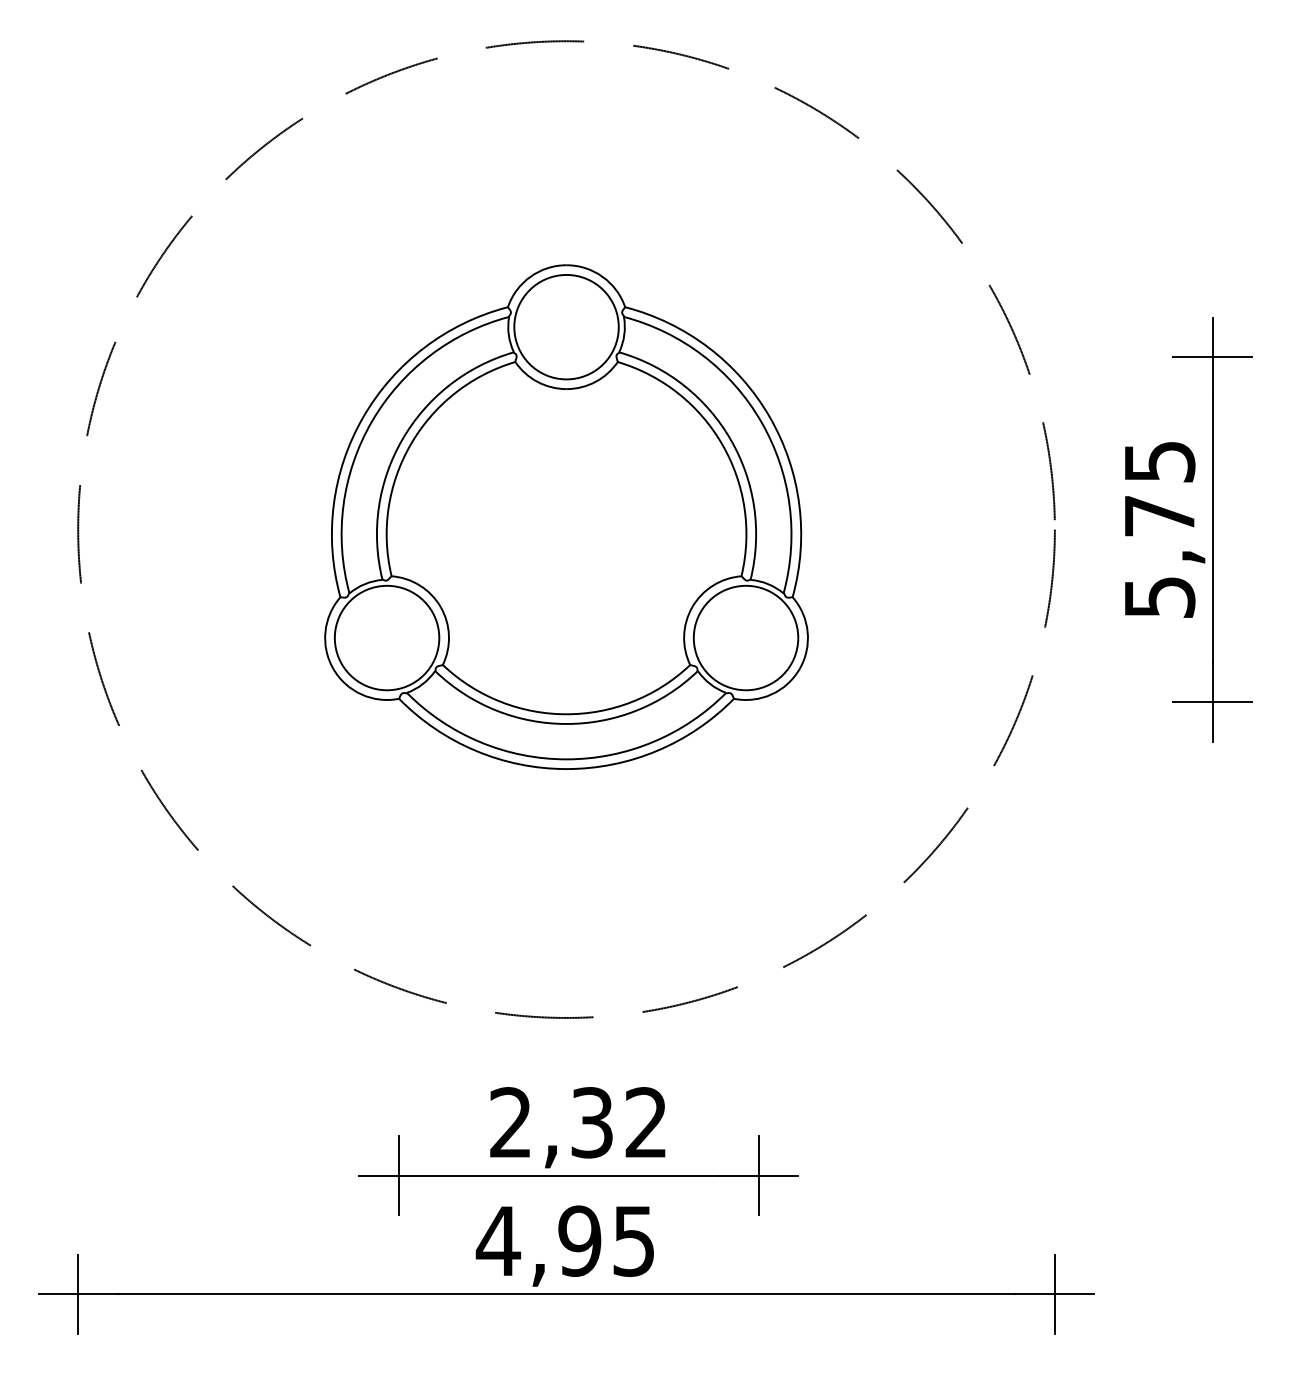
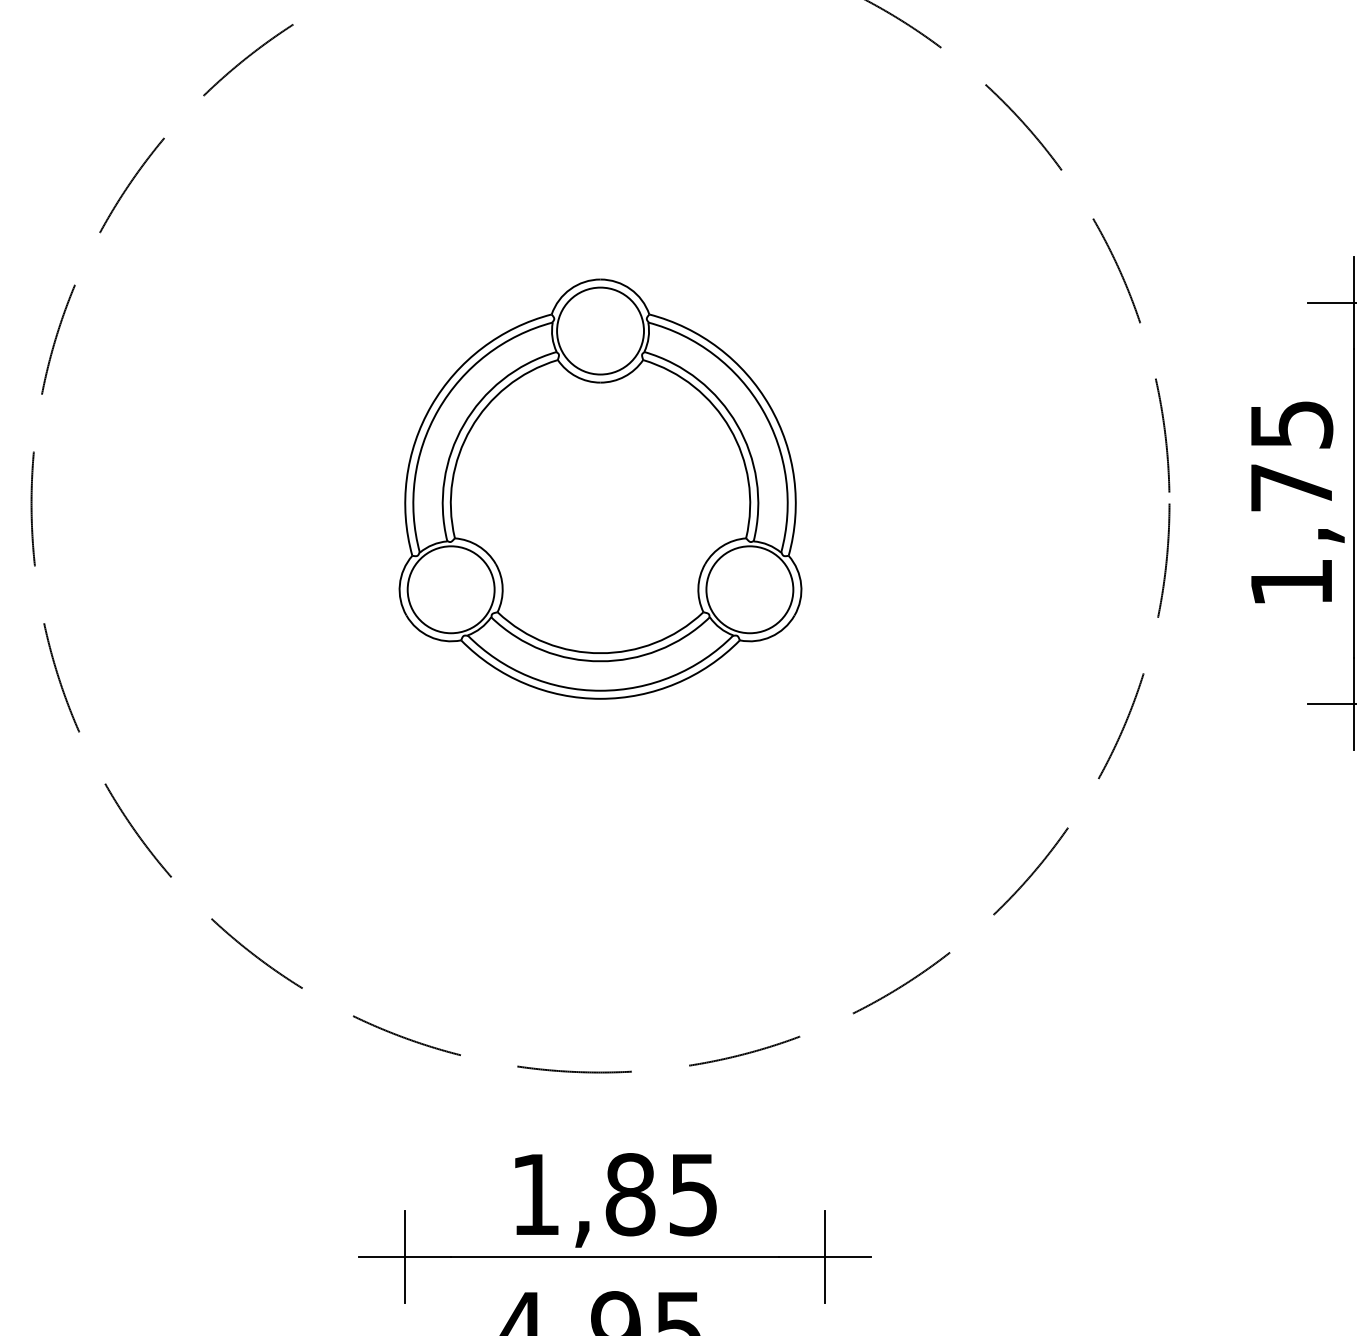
part: (566, 517) -> (600, 489), size x0.71
text: (1160, 597) -> (1292, 582), 5,75 -> 1,75
text: (578, 1122) -> (614, 1194), 2,32 -> 1,85

